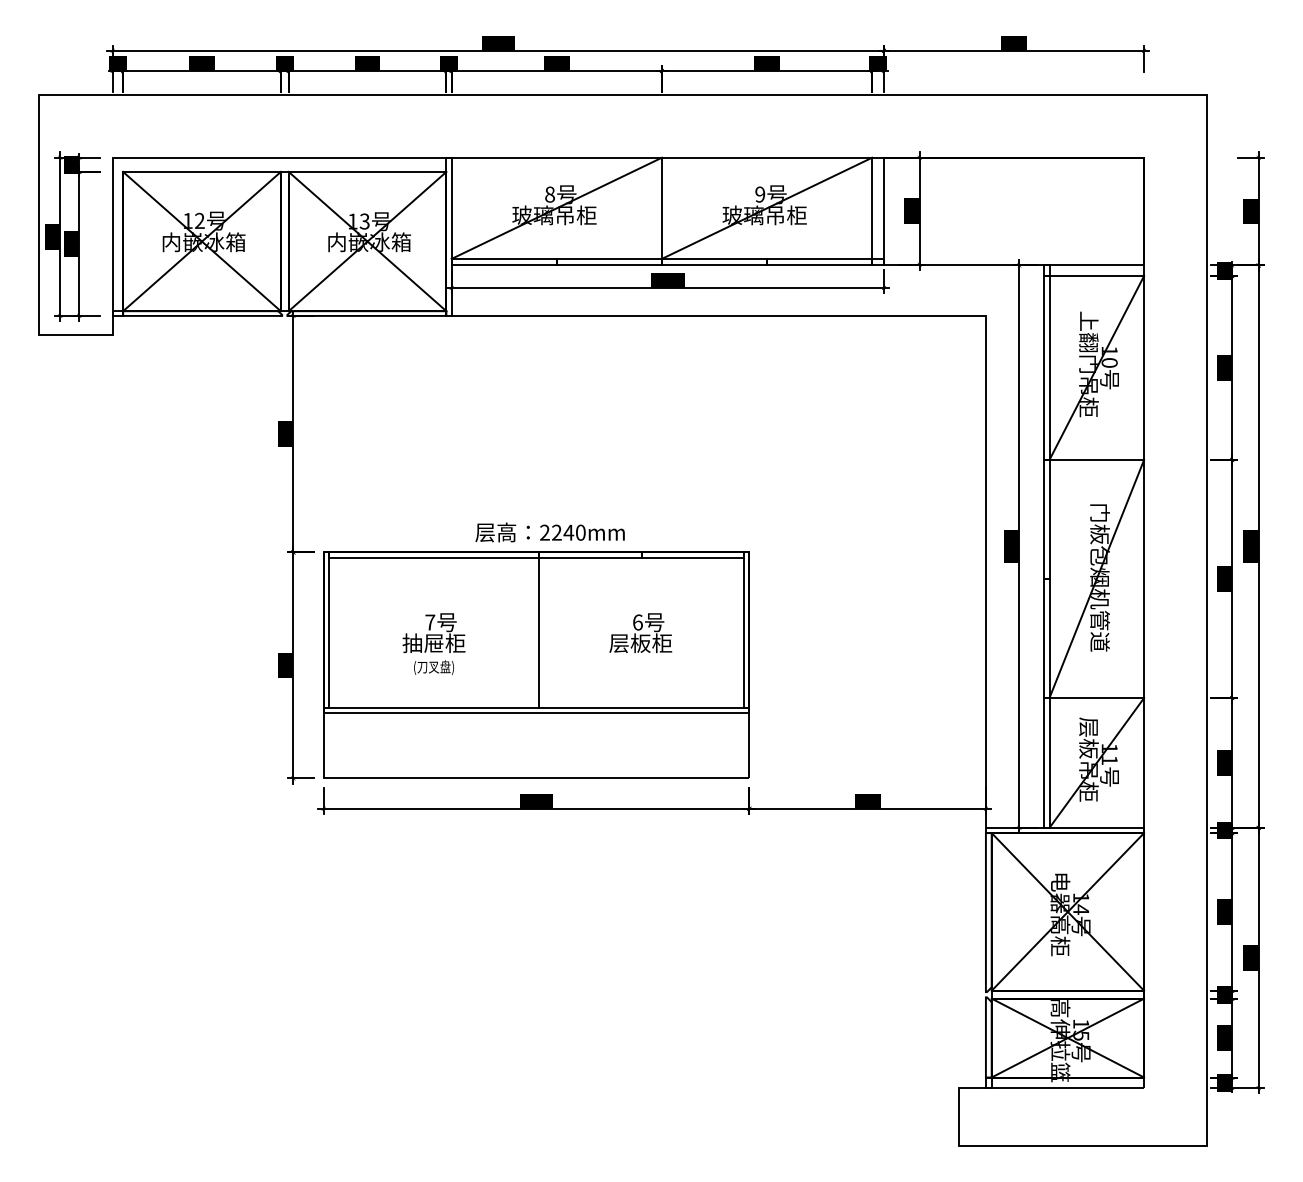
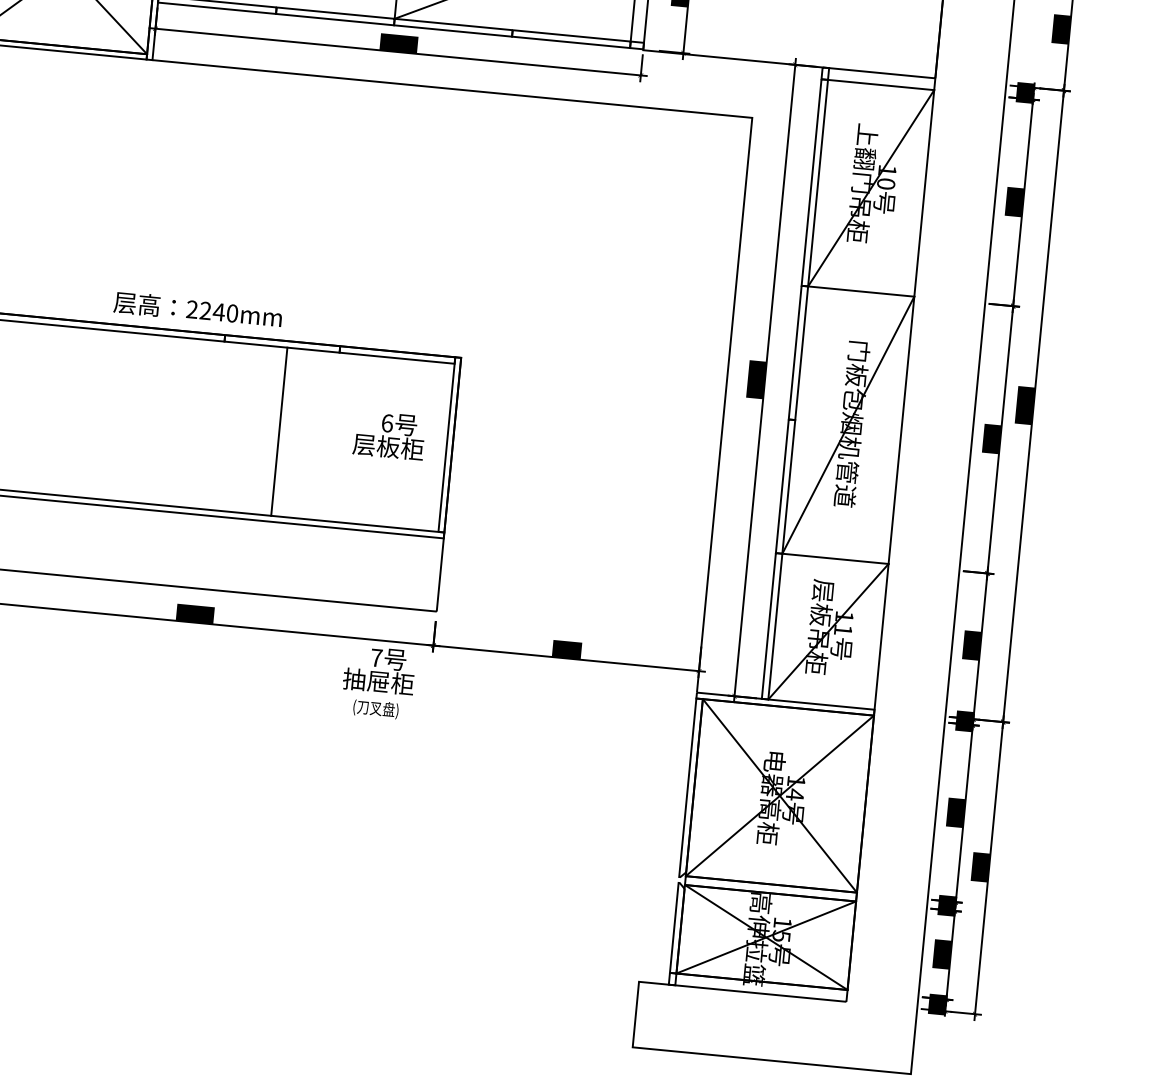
text: (549, 532) -> (197, 309), moved
line: (539, 633) -> (279, 432), moved
text: (640, 633) -> (389, 435), moved
text: (433, 643) -> (377, 681), moved

